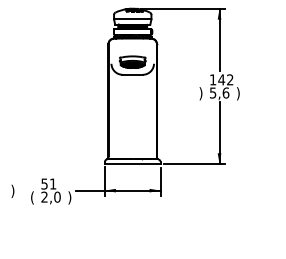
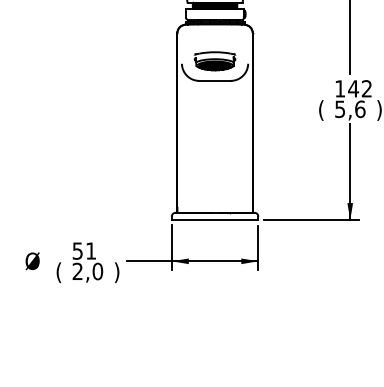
text: (200, 93) -> (320, 110), ) -> (
text: (15, 190) -> (32, 261), ) -> Ø

